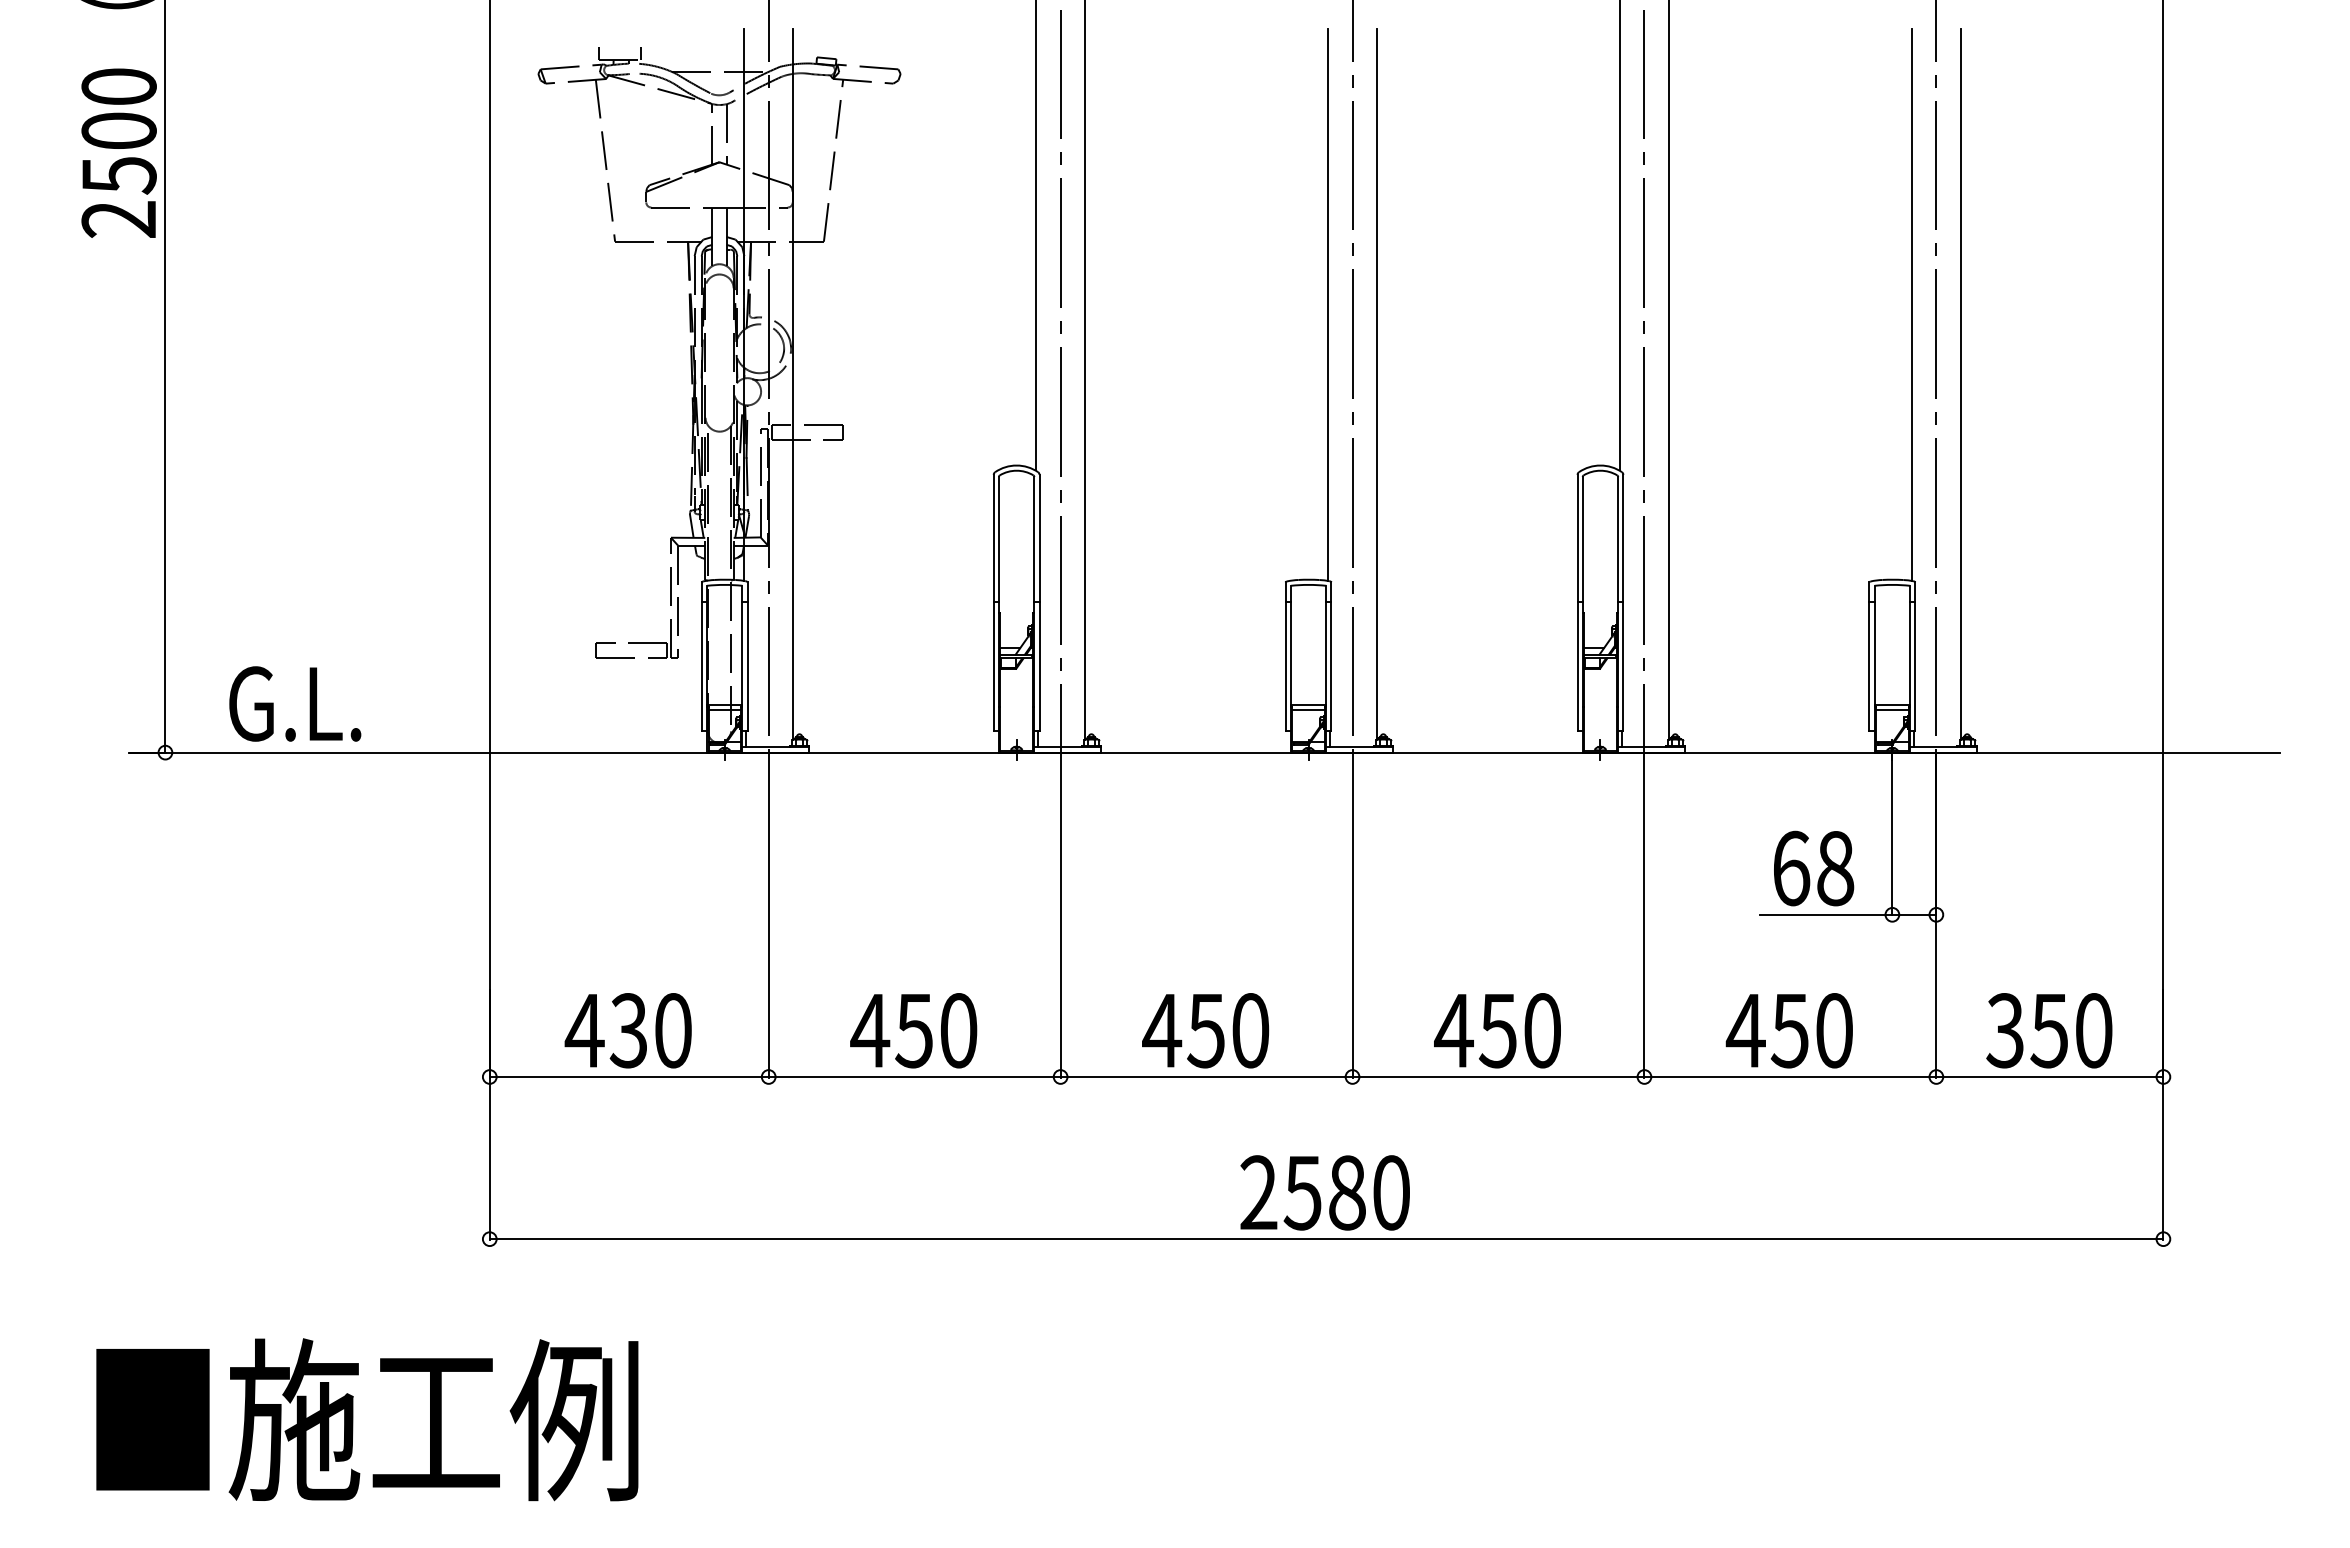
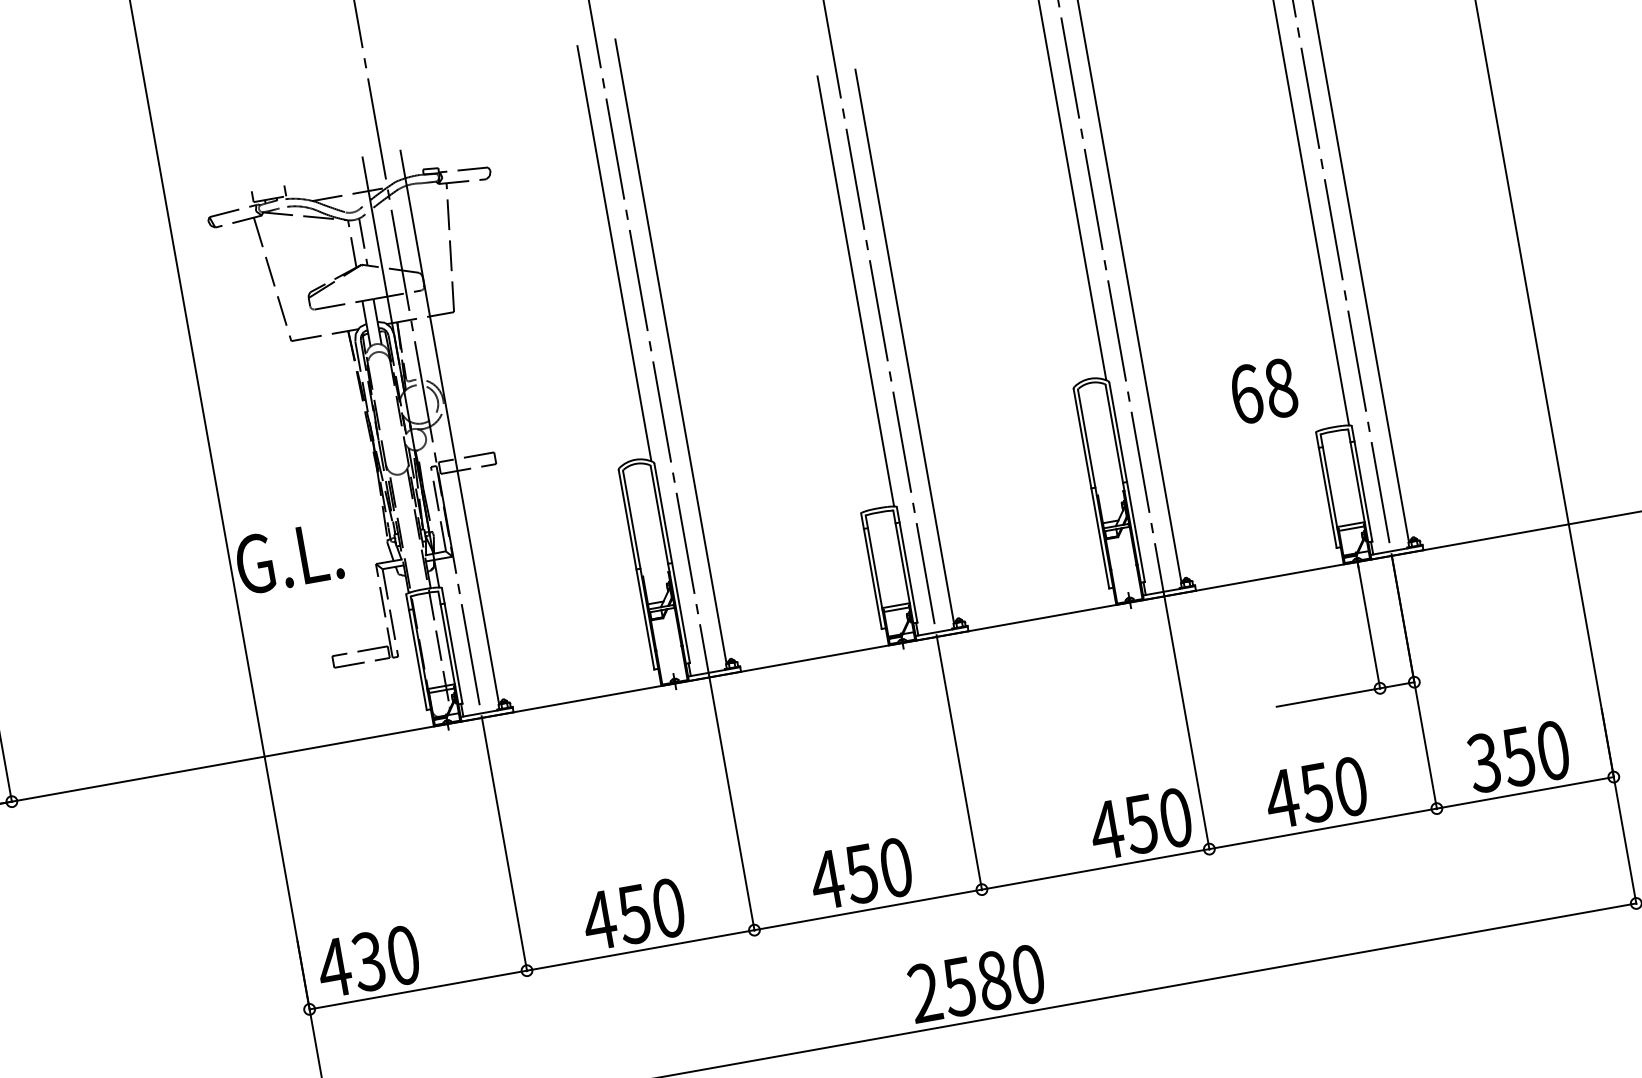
text: (295, 703) -> (289, 557), moved
text: (1814, 868) -> (1264, 391), moved
text: (627, 1030) -> (367, 961), moved
text: (1497, 1030) -> (1140, 824), moved

